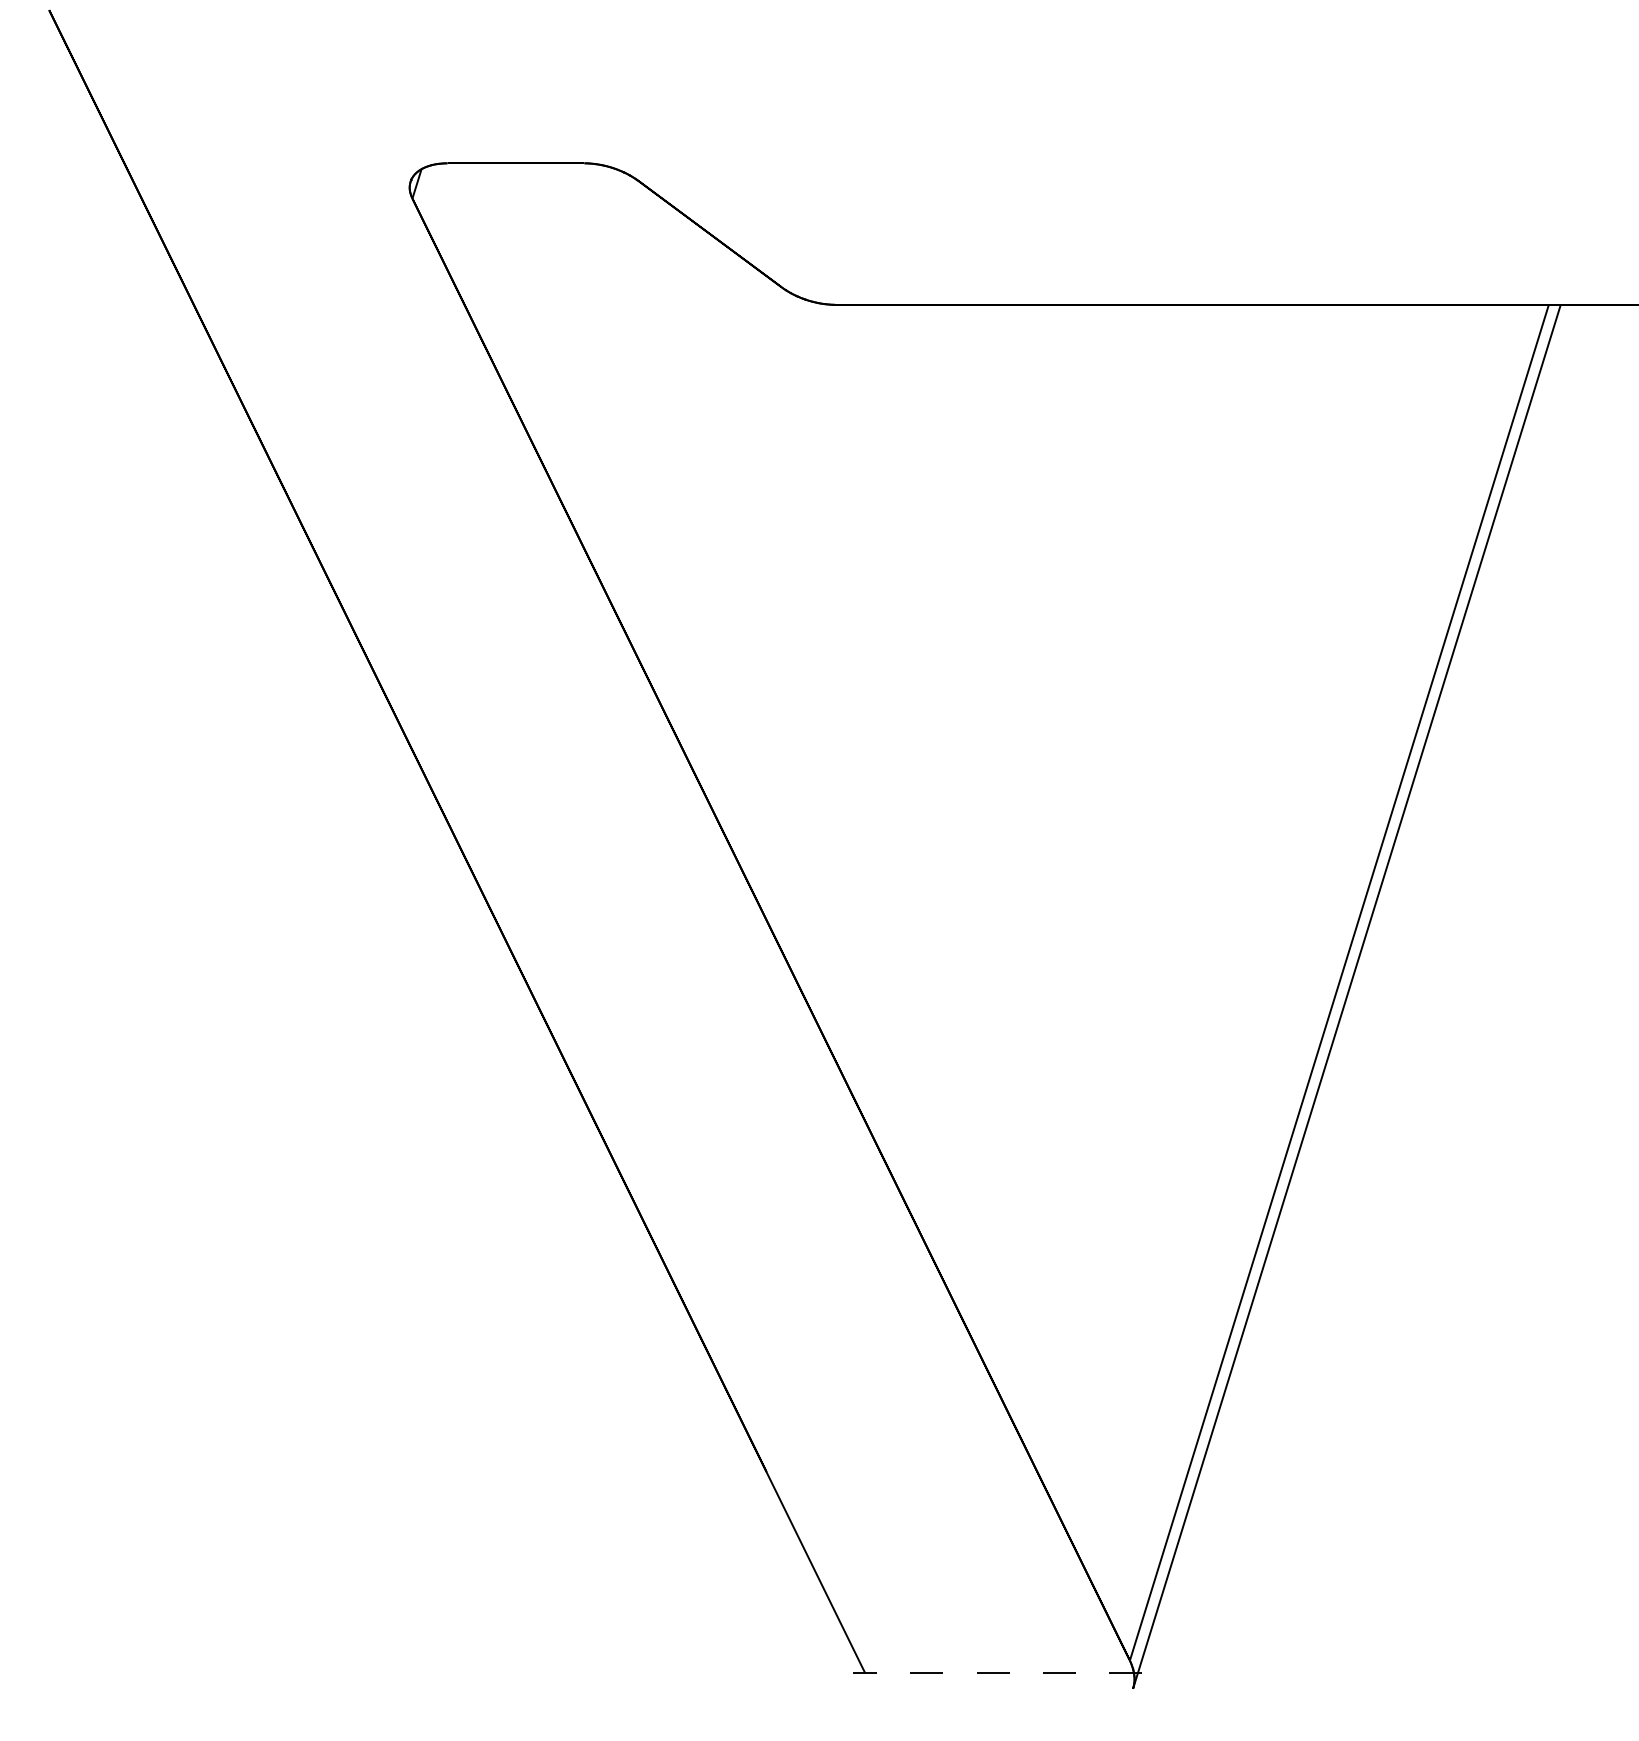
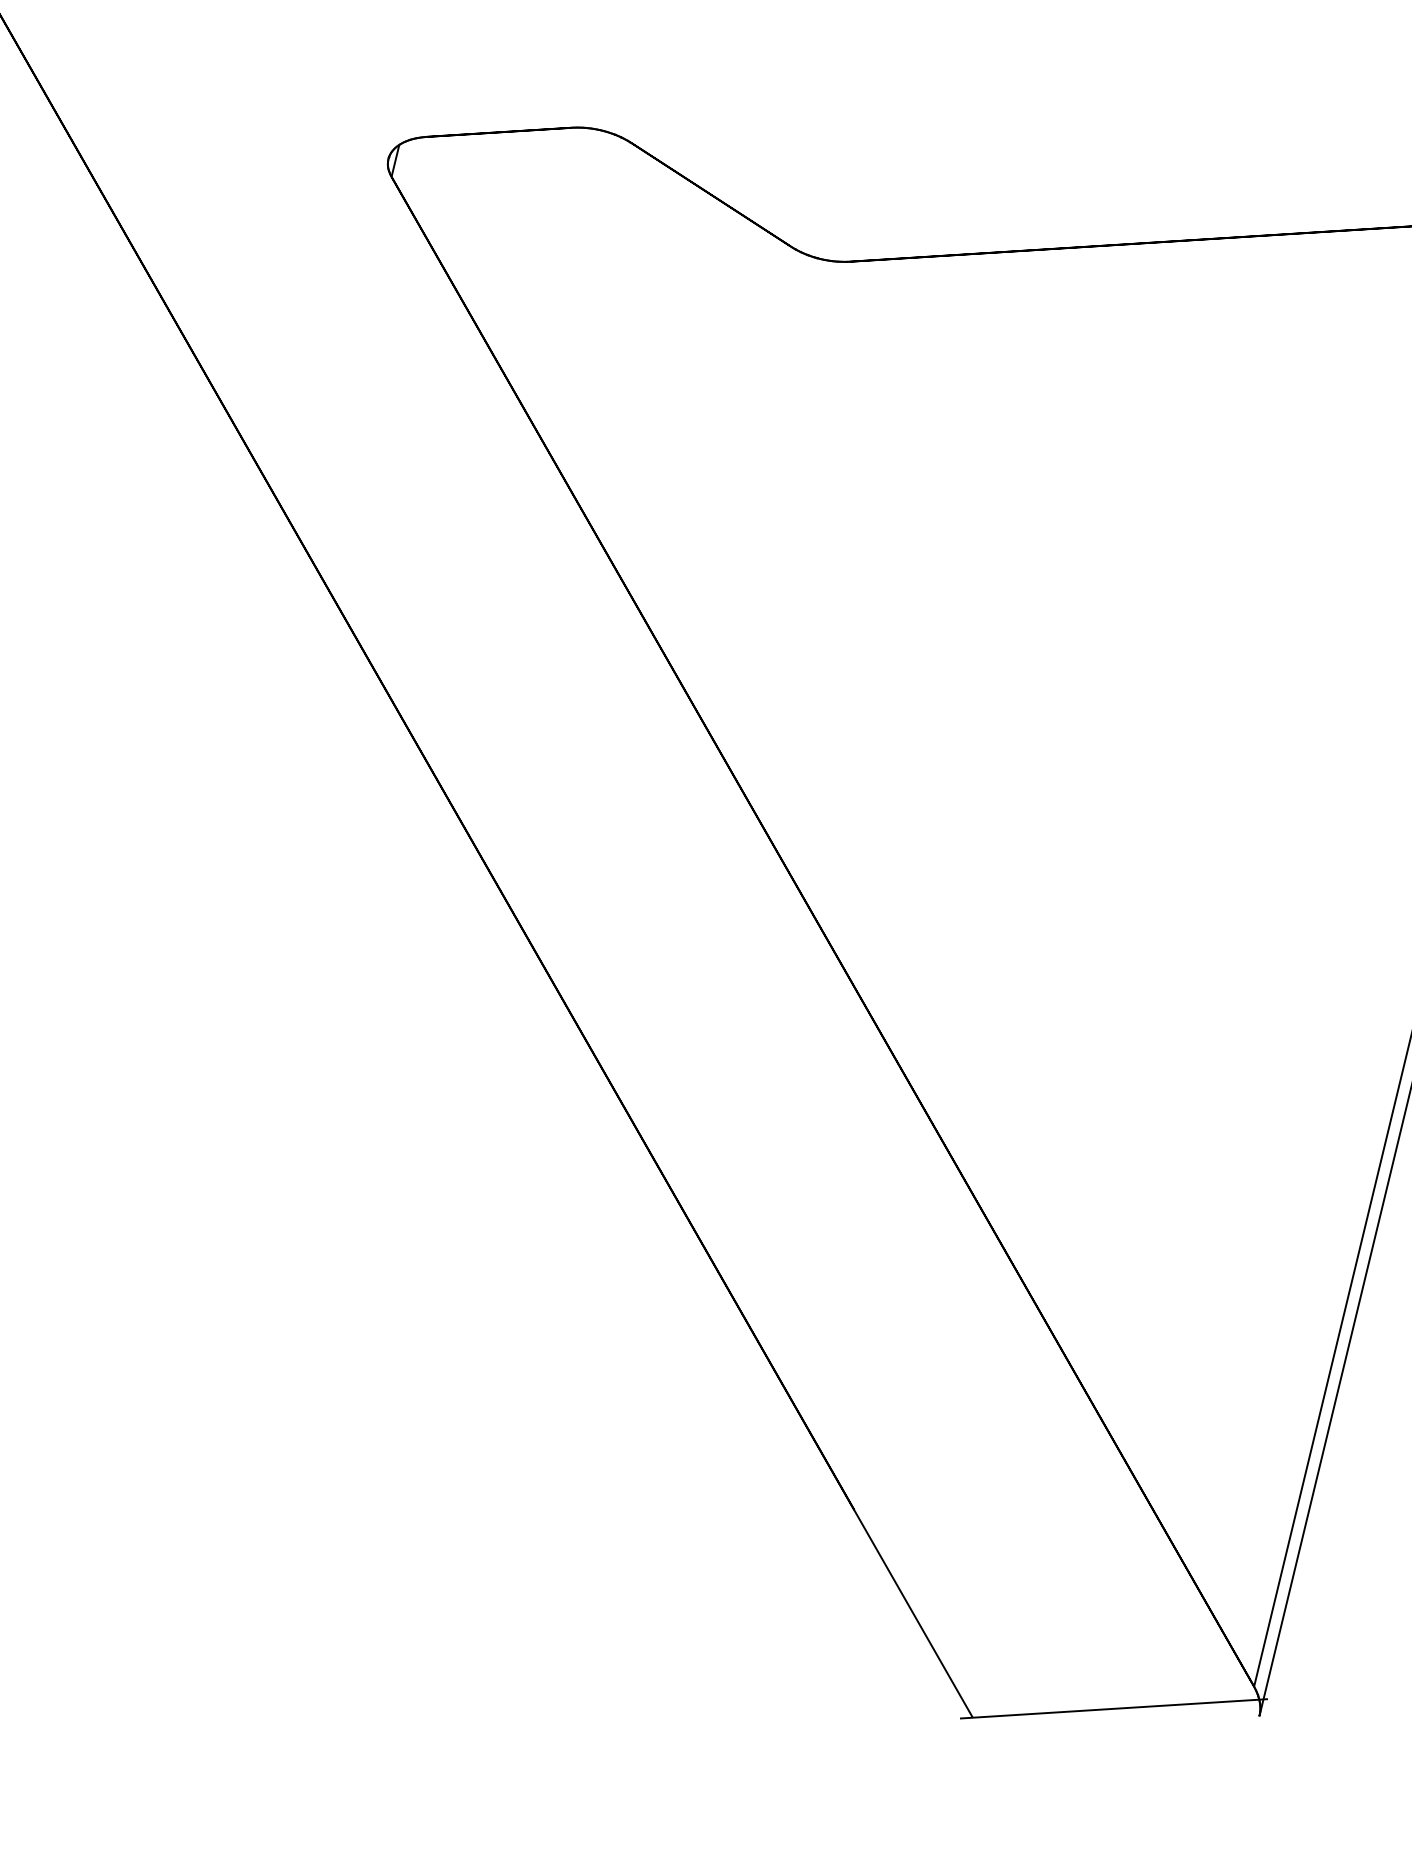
line: (997, 1673) -> (1113, 1709), dashed -> solid

